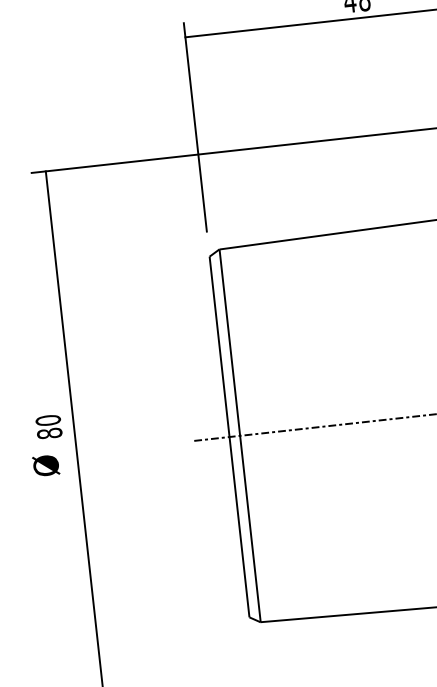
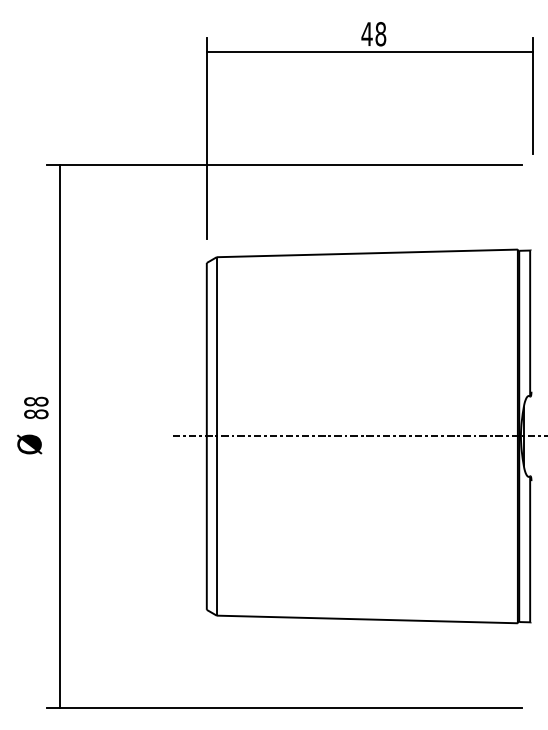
text: (48, 420) -> (36, 401), 80 -> 88

